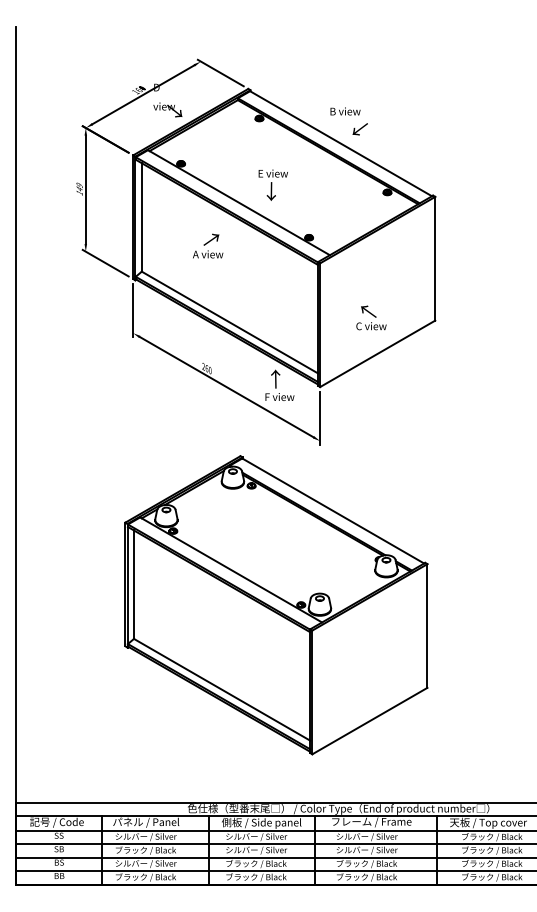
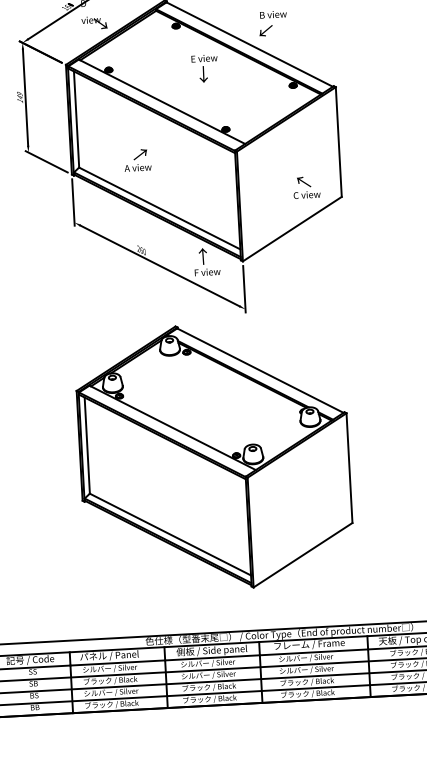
text: (345, 111) -> (273, 14), moved
text: (272, 184) -> (204, 68), moved
text: (208, 245) -> (138, 159), moved
text: (371, 317) -> (306, 187), moved

